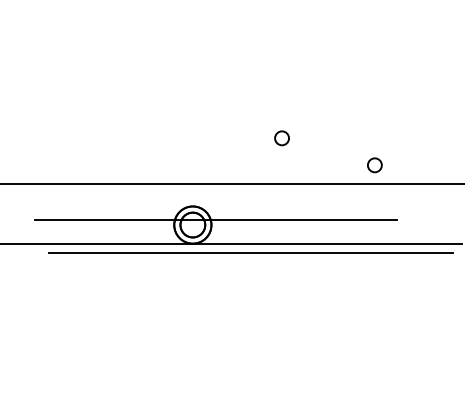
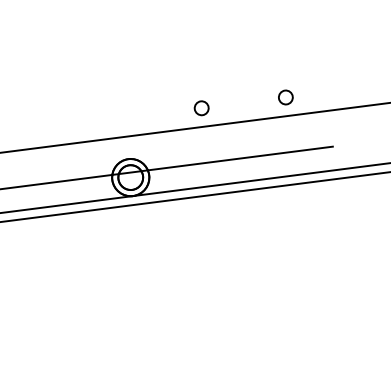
circle: (281, 138) -> (201, 108), moved
circle: (374, 165) -> (285, 97), moved

